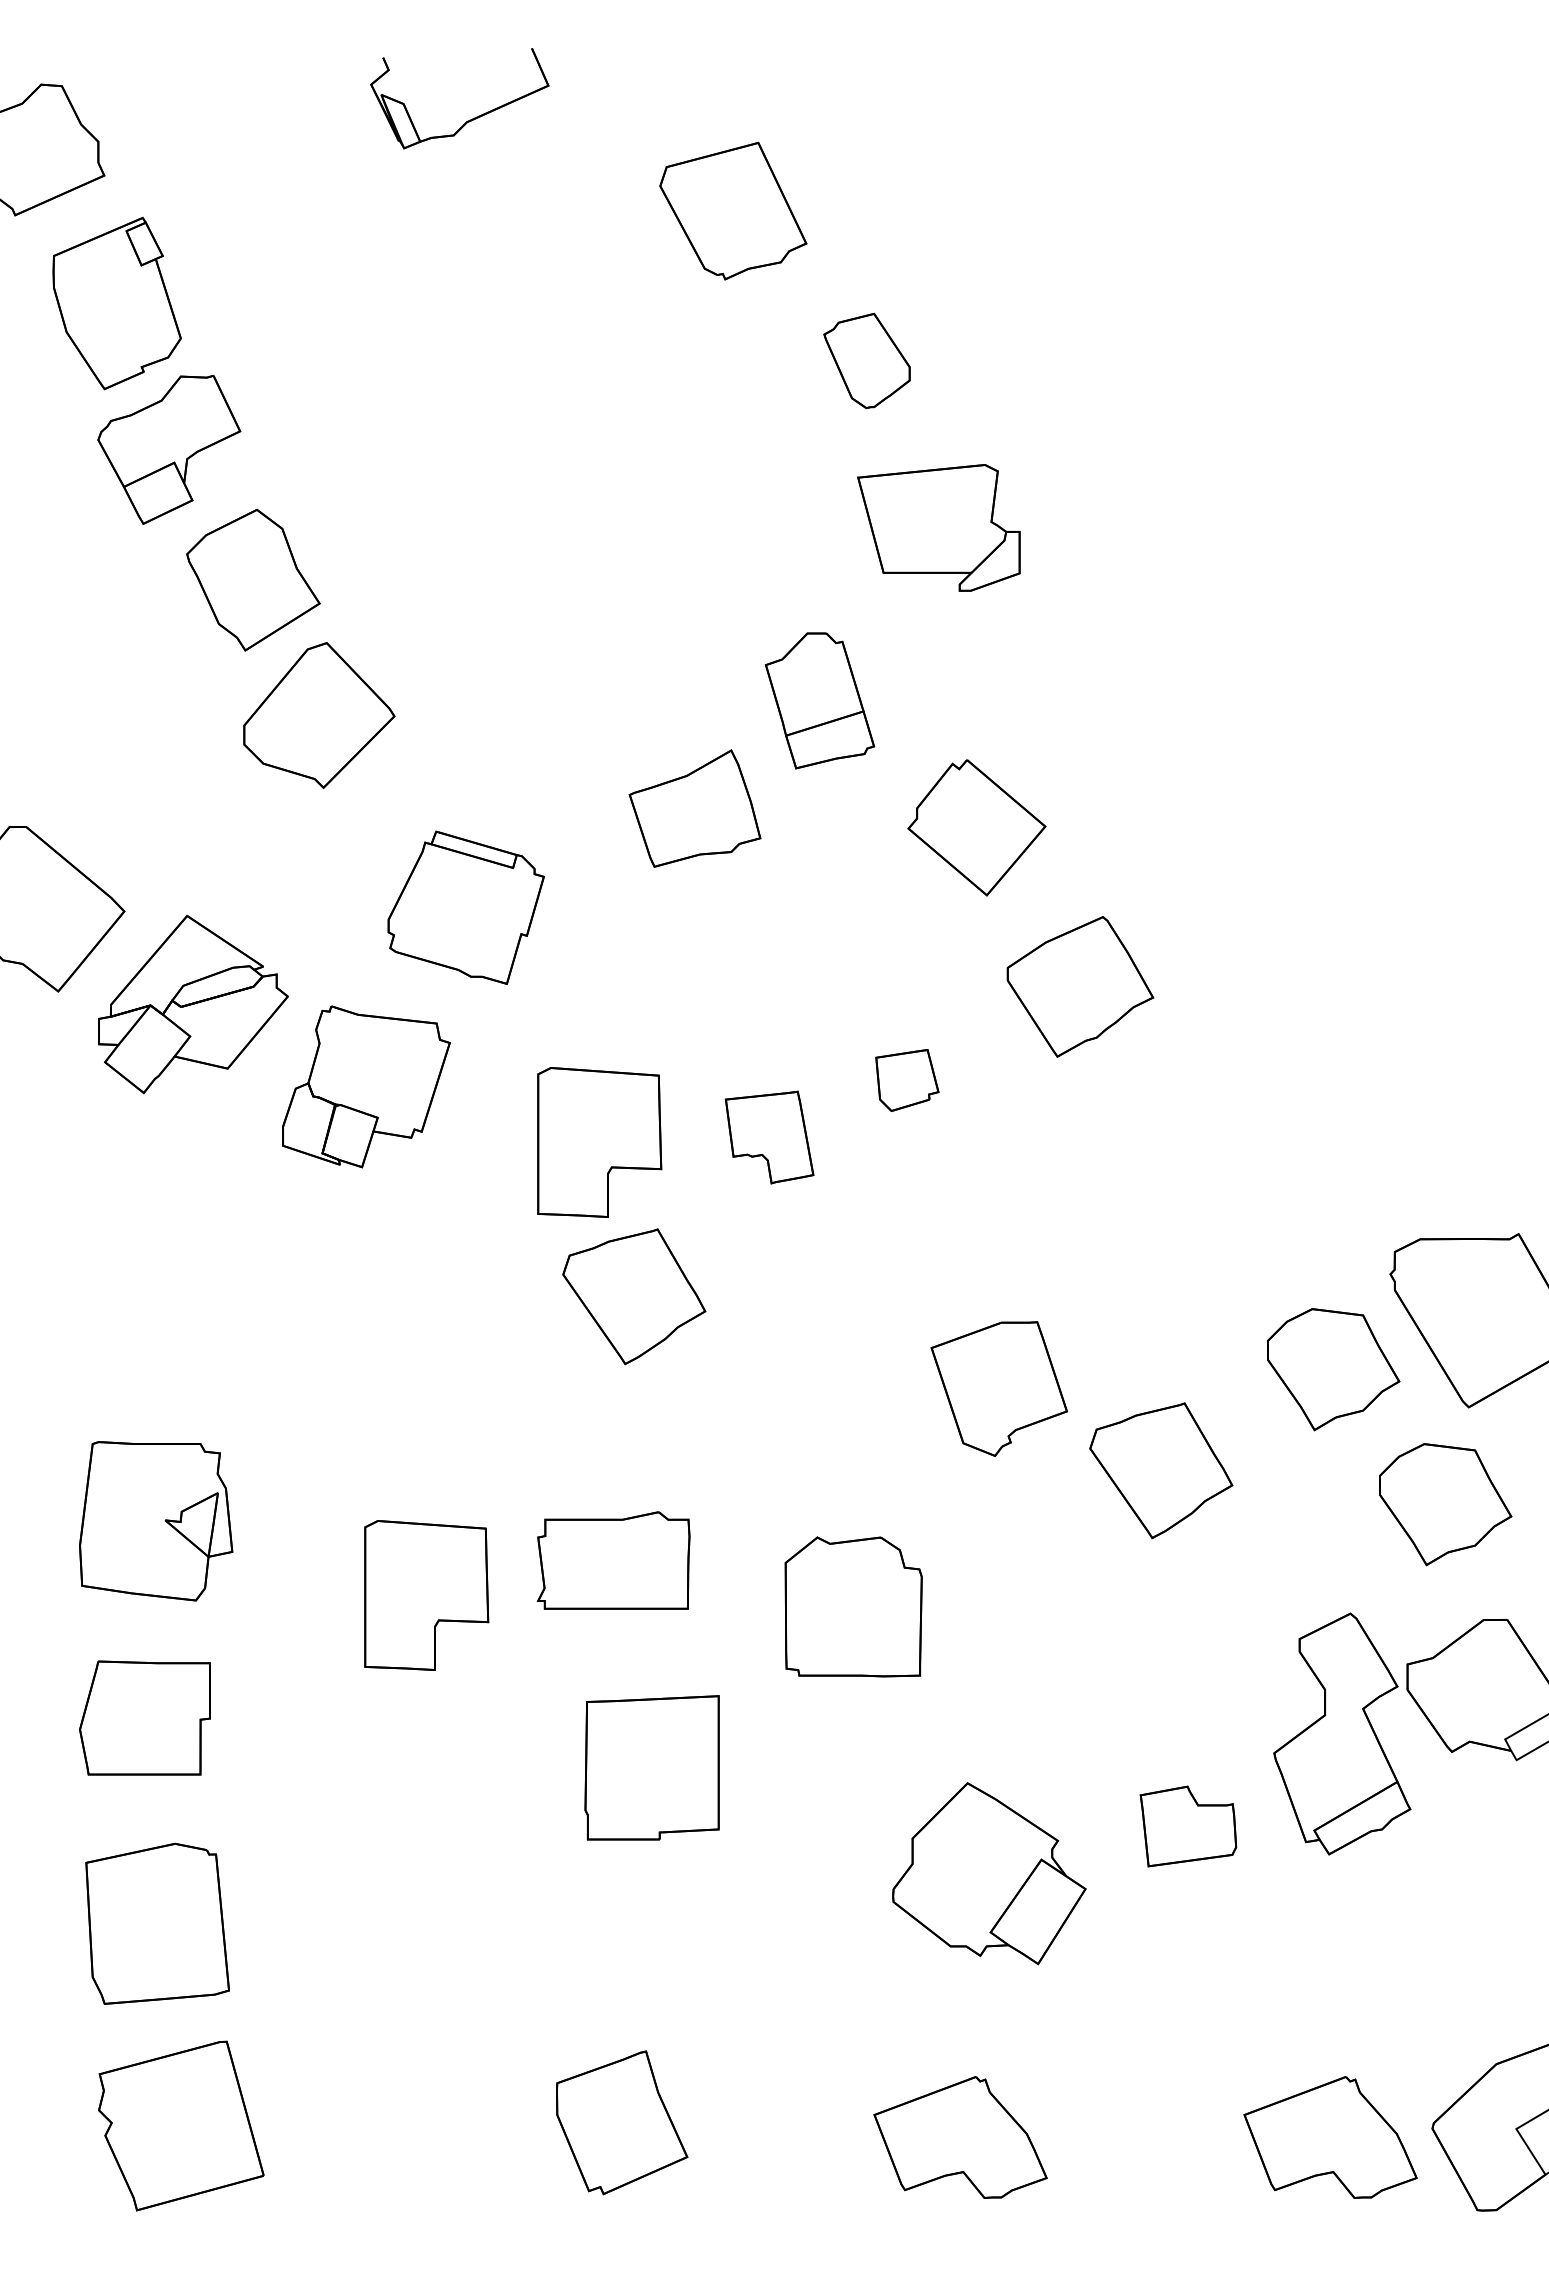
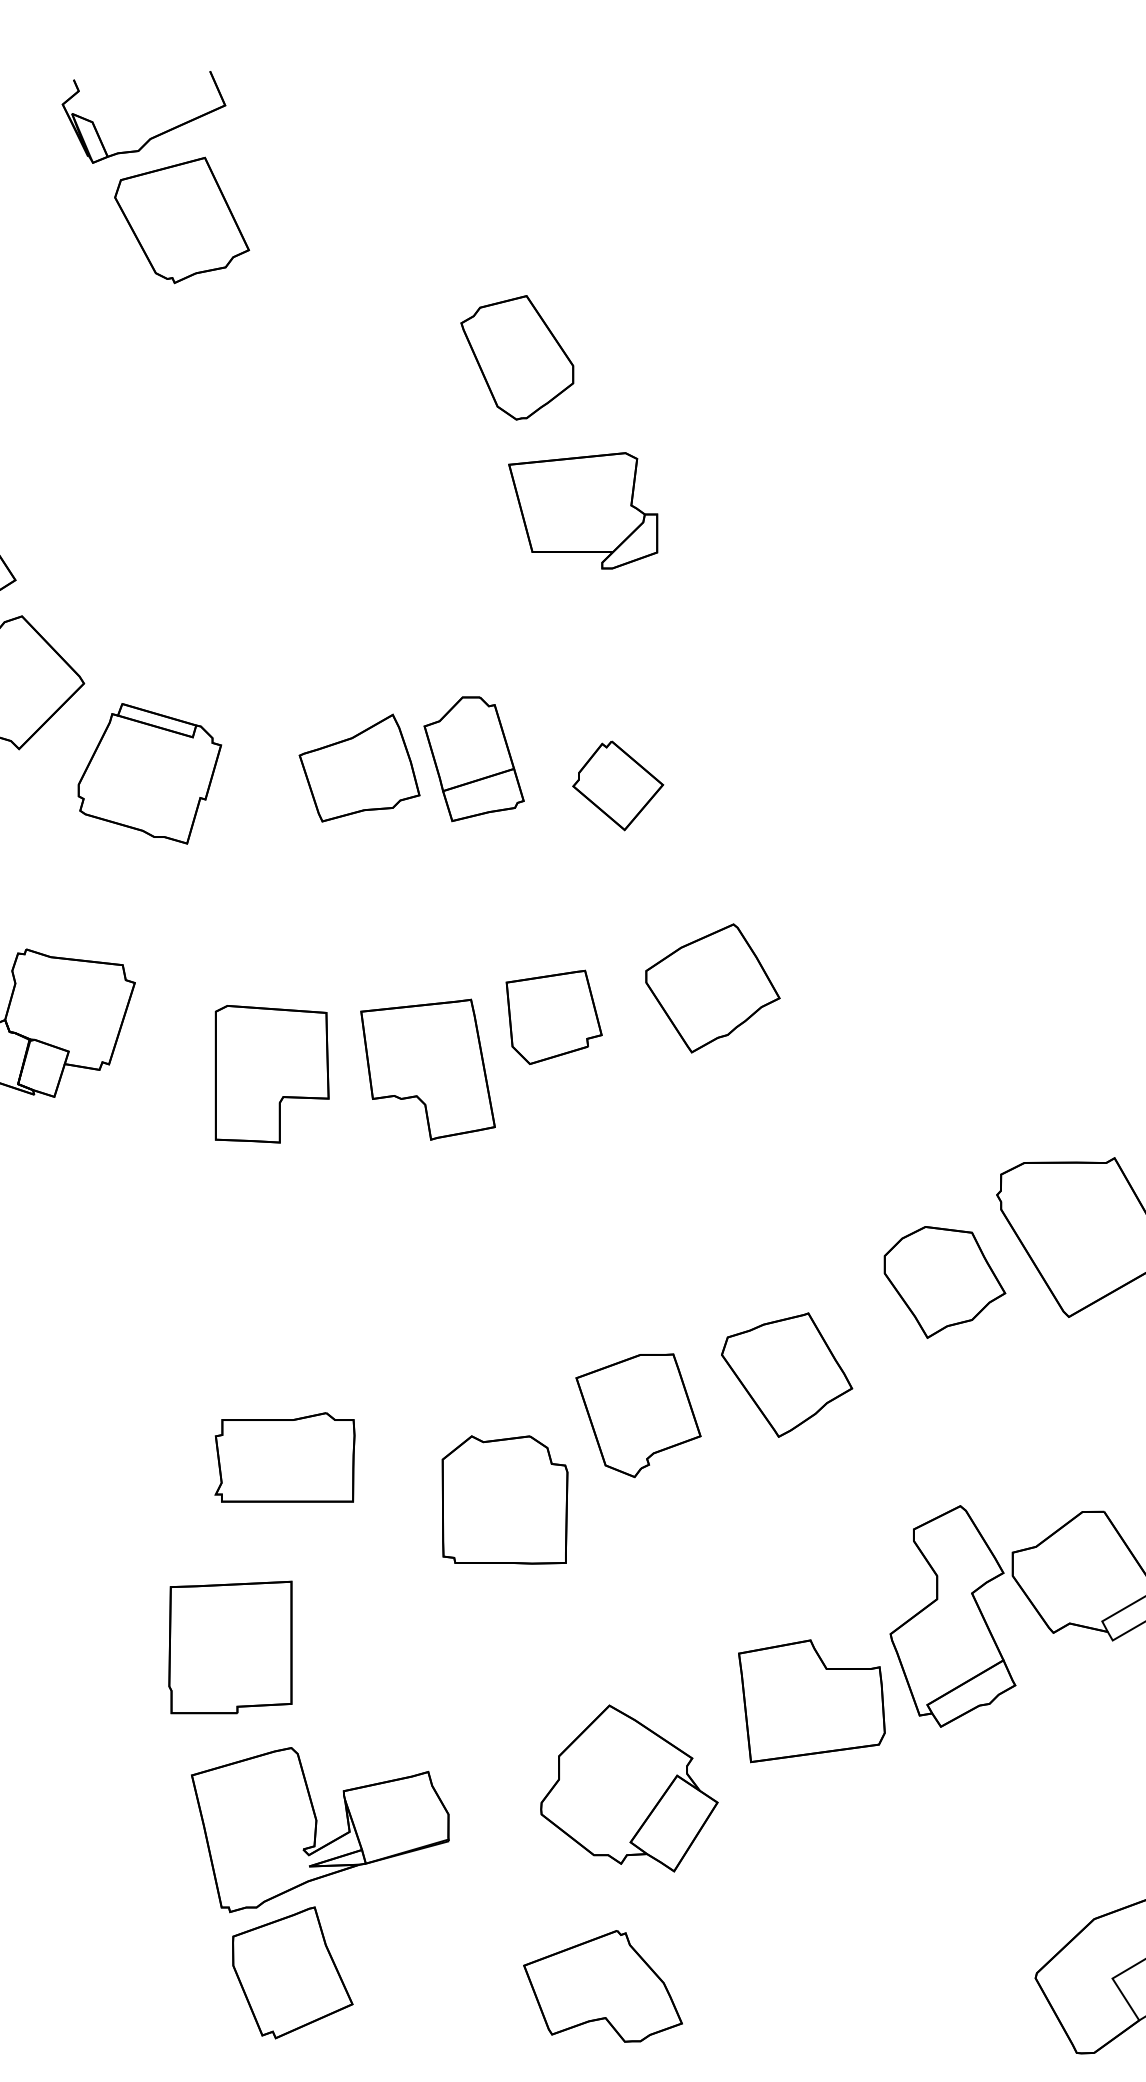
part: (733, 210) -> (182, 219), moved
part: (866, 360) -> (516, 357), size x1.43
part: (819, 700) -> (473, 758), moved
part: (977, 827) -> (618, 785), size x0.71
part: (465, 907) -> (149, 773), moved
part: (1080, 986) -> (712, 988), moved
part: (907, 1080) -> (554, 1017), size x1.67
part: (769, 1137) -> (427, 1069), size x1.67
part: (634, 1296) -> (304, 1215), removed
part: (998, 1388) -> (637, 1415), moved
part: (1445, 1504) -> (1047, 1406), removed
part: (426, 1595) -> (113, 1489), removed
part: (651, 1767) -> (229, 1647), moved
part: (1188, 1826) -> (811, 1701), size x1.67
part: (989, 1873) -> (629, 1788), moved
part: (652, 1966) -> (320, 1829), added
part: (1330, 2137) -> (942, 1986), removed

